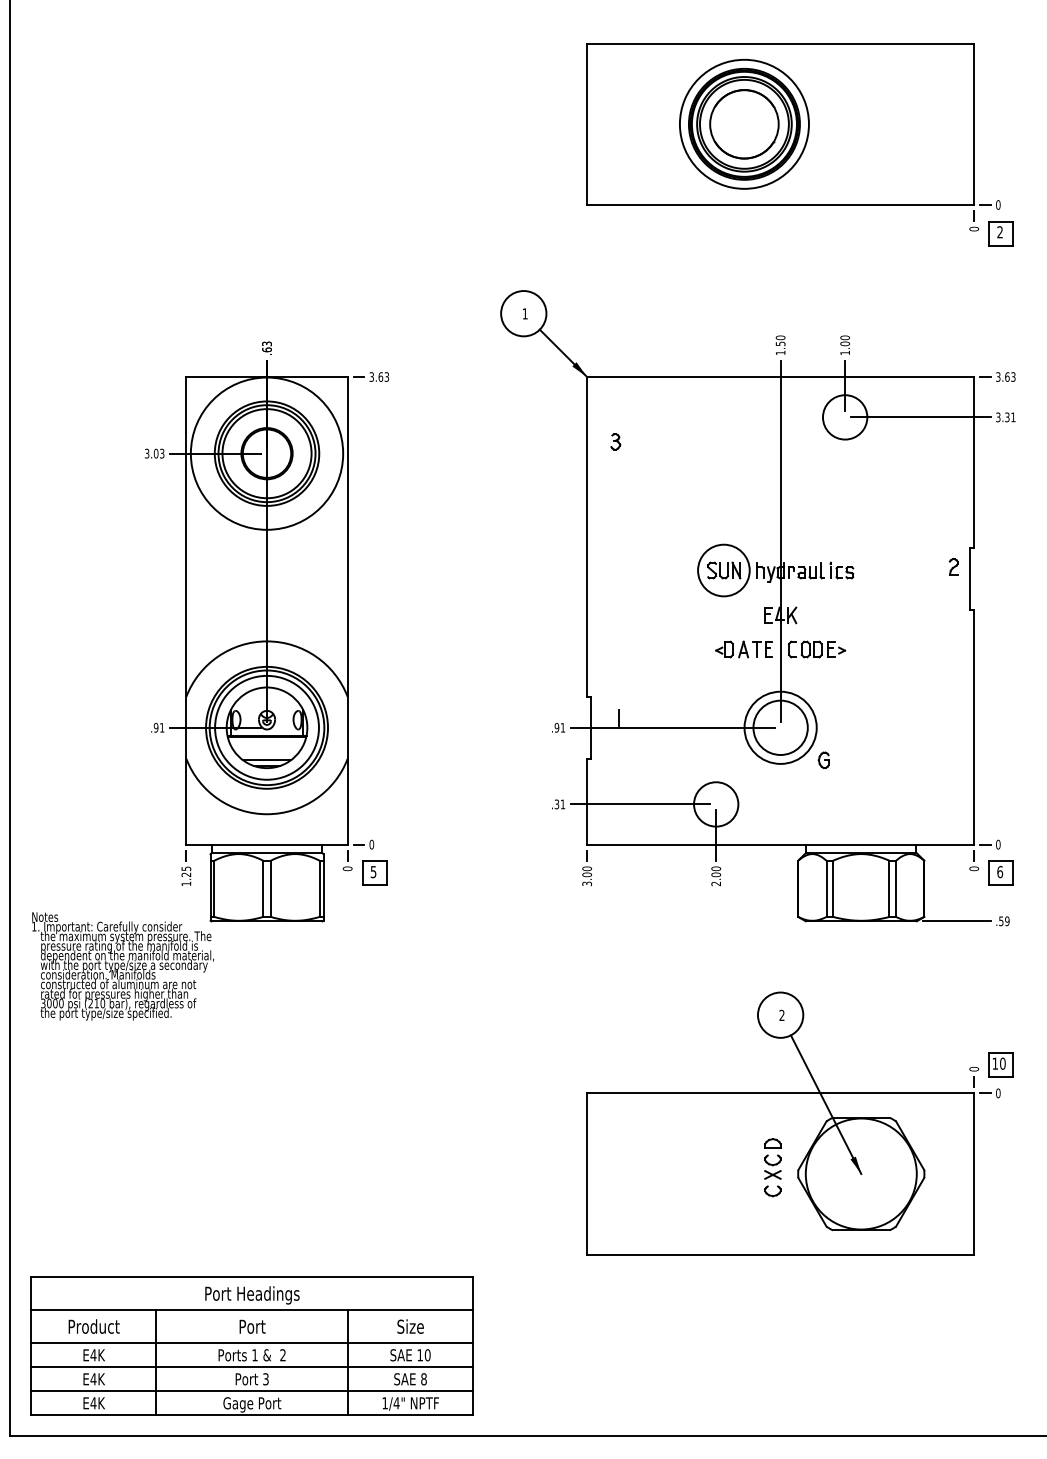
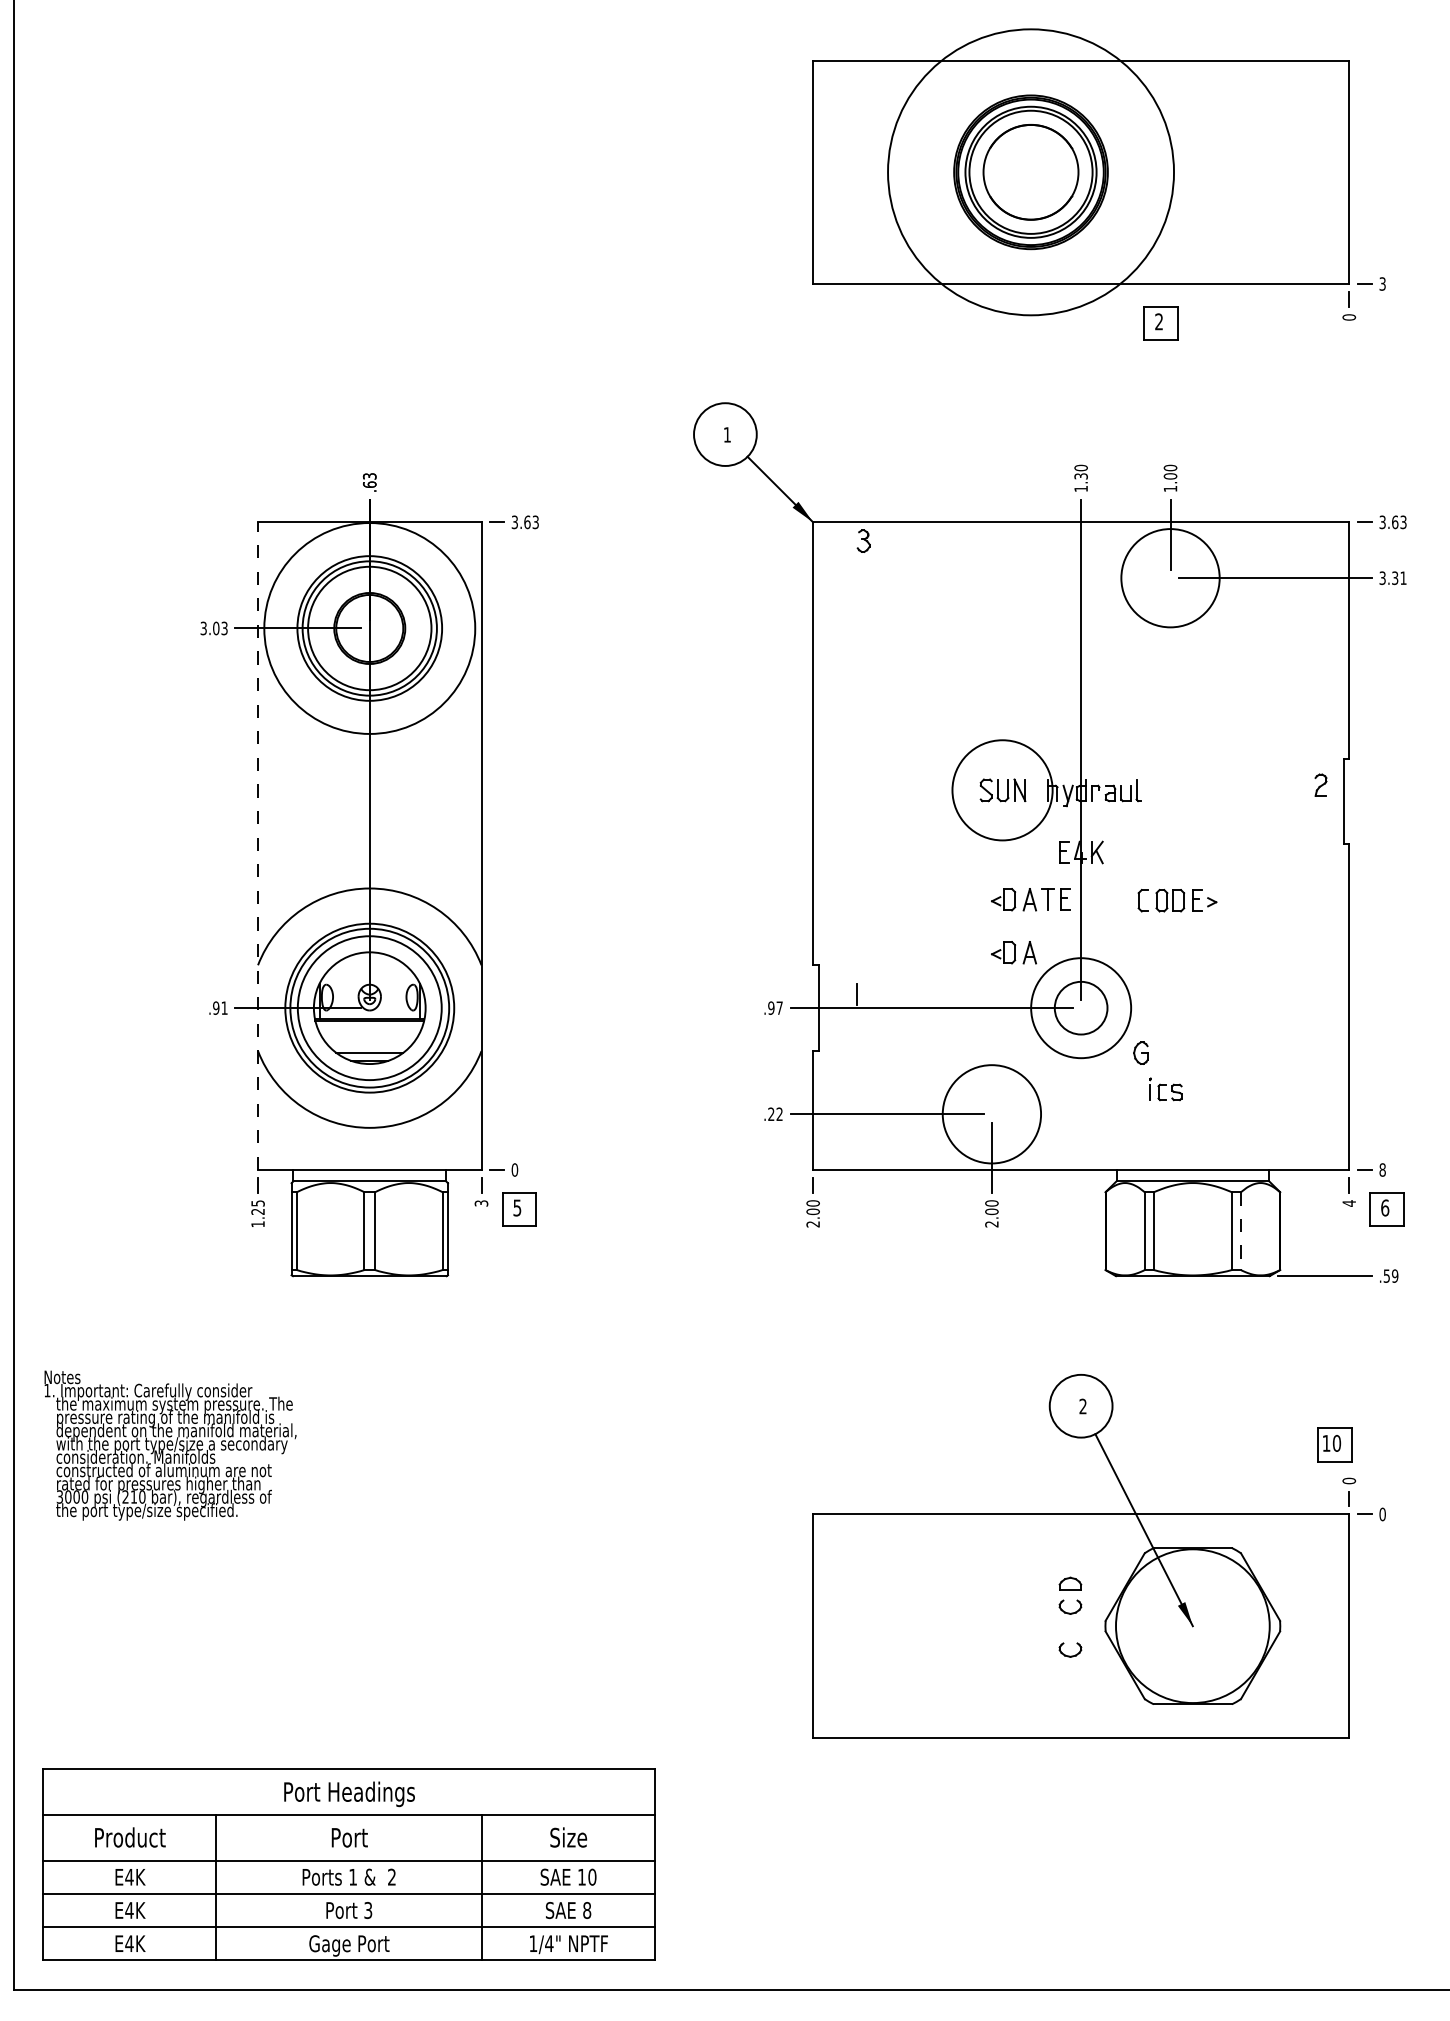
circle: (744, 123) -> (1030, 171), size x1.6
text: (998, 204) -> (1382, 283), 0 -> 3
part: (1001, 233) -> (1160, 323), moved
text: (779, 343) -> (1079, 476), 1.50 -> 1.30
circle: (845, 416) -> (1170, 577), size x1.6
part: (615, 441) -> (863, 540), moved
circle: (723, 570) -> (1002, 790), size x1.4
part: (841, 570) -> (1165, 1089), moved
line: (186, 611) -> (258, 846), solid -> dashed
part: (816, 649) -> (1177, 900), moved
part: (731, 687) -> (1013, 952), added
text: (562, 727) -> (779, 1007), .91 -> .97
circle: (780, 727) -> (1080, 1007), size x0.7
text: (559, 804) -> (775, 1114), .31 -> .22
circle: (715, 804) -> (991, 1114), size x1.6
text: (998, 844) -> (1382, 1169), 0 -> 8
text: (347, 868) -> (481, 1203), 0 -> 3
text: (974, 868) -> (1349, 1203), 0 -> 4
text: (587, 884) -> (813, 1224), 3.00 -> 2.00
line: (896, 889) -> (1241, 1231), solid -> dashed
text: (123, 966) -> (170, 1445), moved
part: (1001, 1064) -> (1334, 1444), moved
part: (772, 1174) -> (1070, 1627), removed

